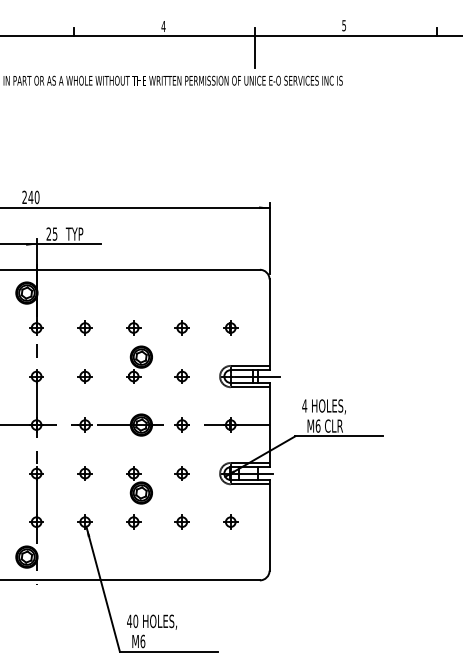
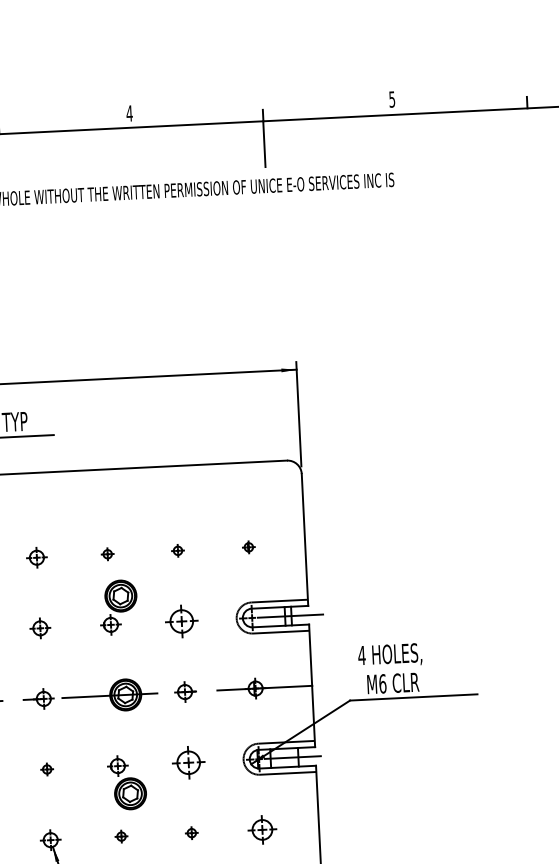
part: (133, 327) -> (107, 553), size x0.6
part: (181, 327) -> (177, 550), size x0.6
part: (230, 327) -> (248, 546), size x0.6
part: (181, 376) -> (180, 621), size x1.6
part: (84, 473) -> (46, 769), size x0.6
part: (181, 473) -> (187, 762), size x1.6
part: (133, 521) -> (121, 835), size x0.6
part: (181, 521) -> (190, 832), size x0.6
part: (230, 521) -> (262, 828), size x1.4

